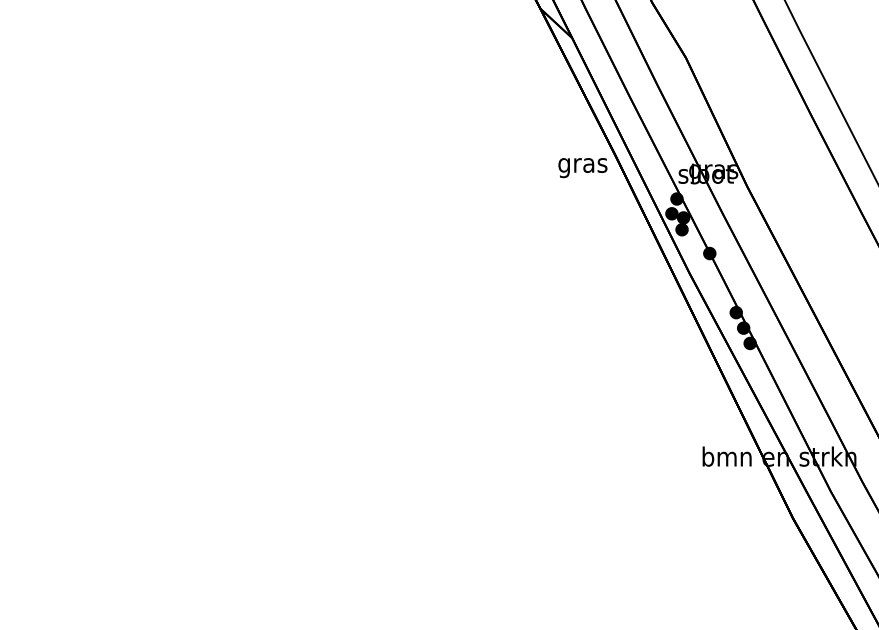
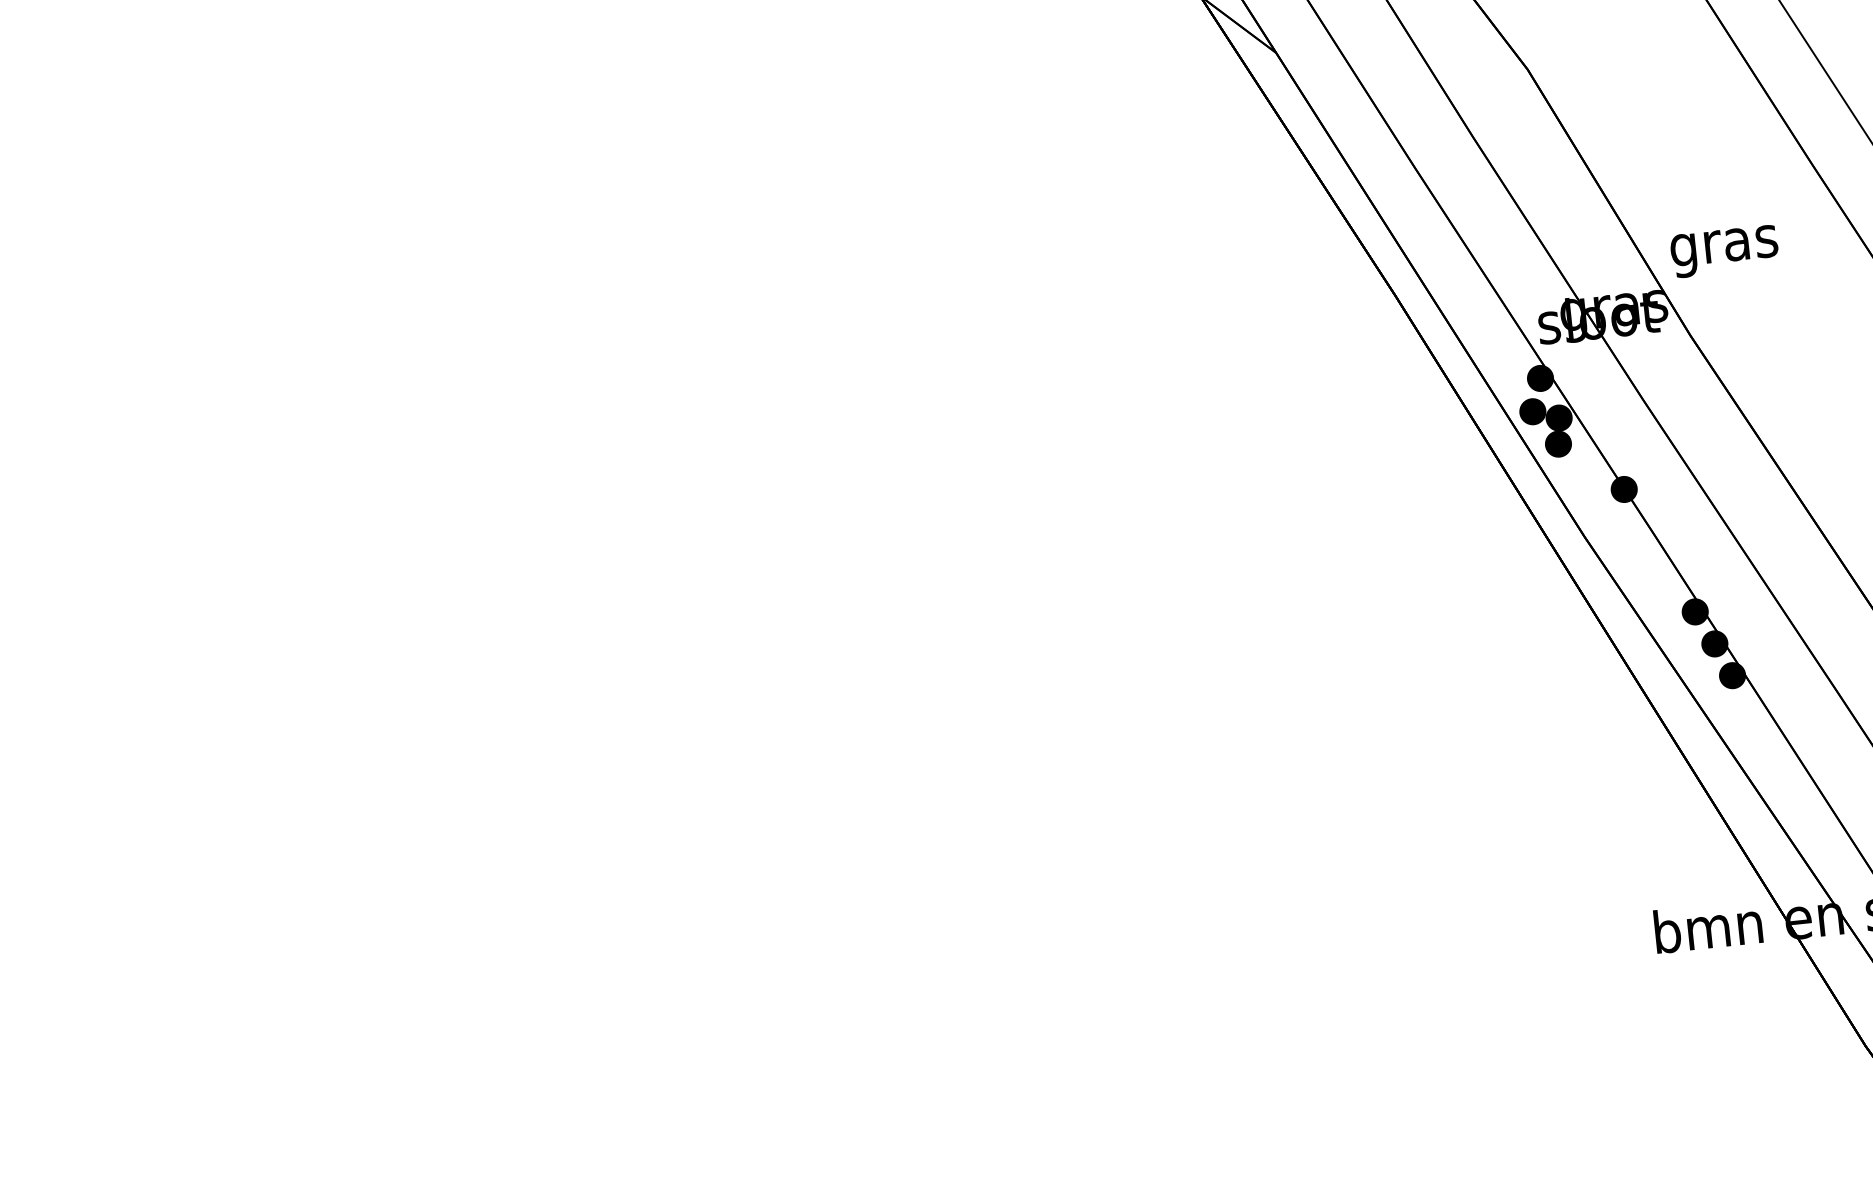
text: (582, 168) -> (1723, 252), moved

